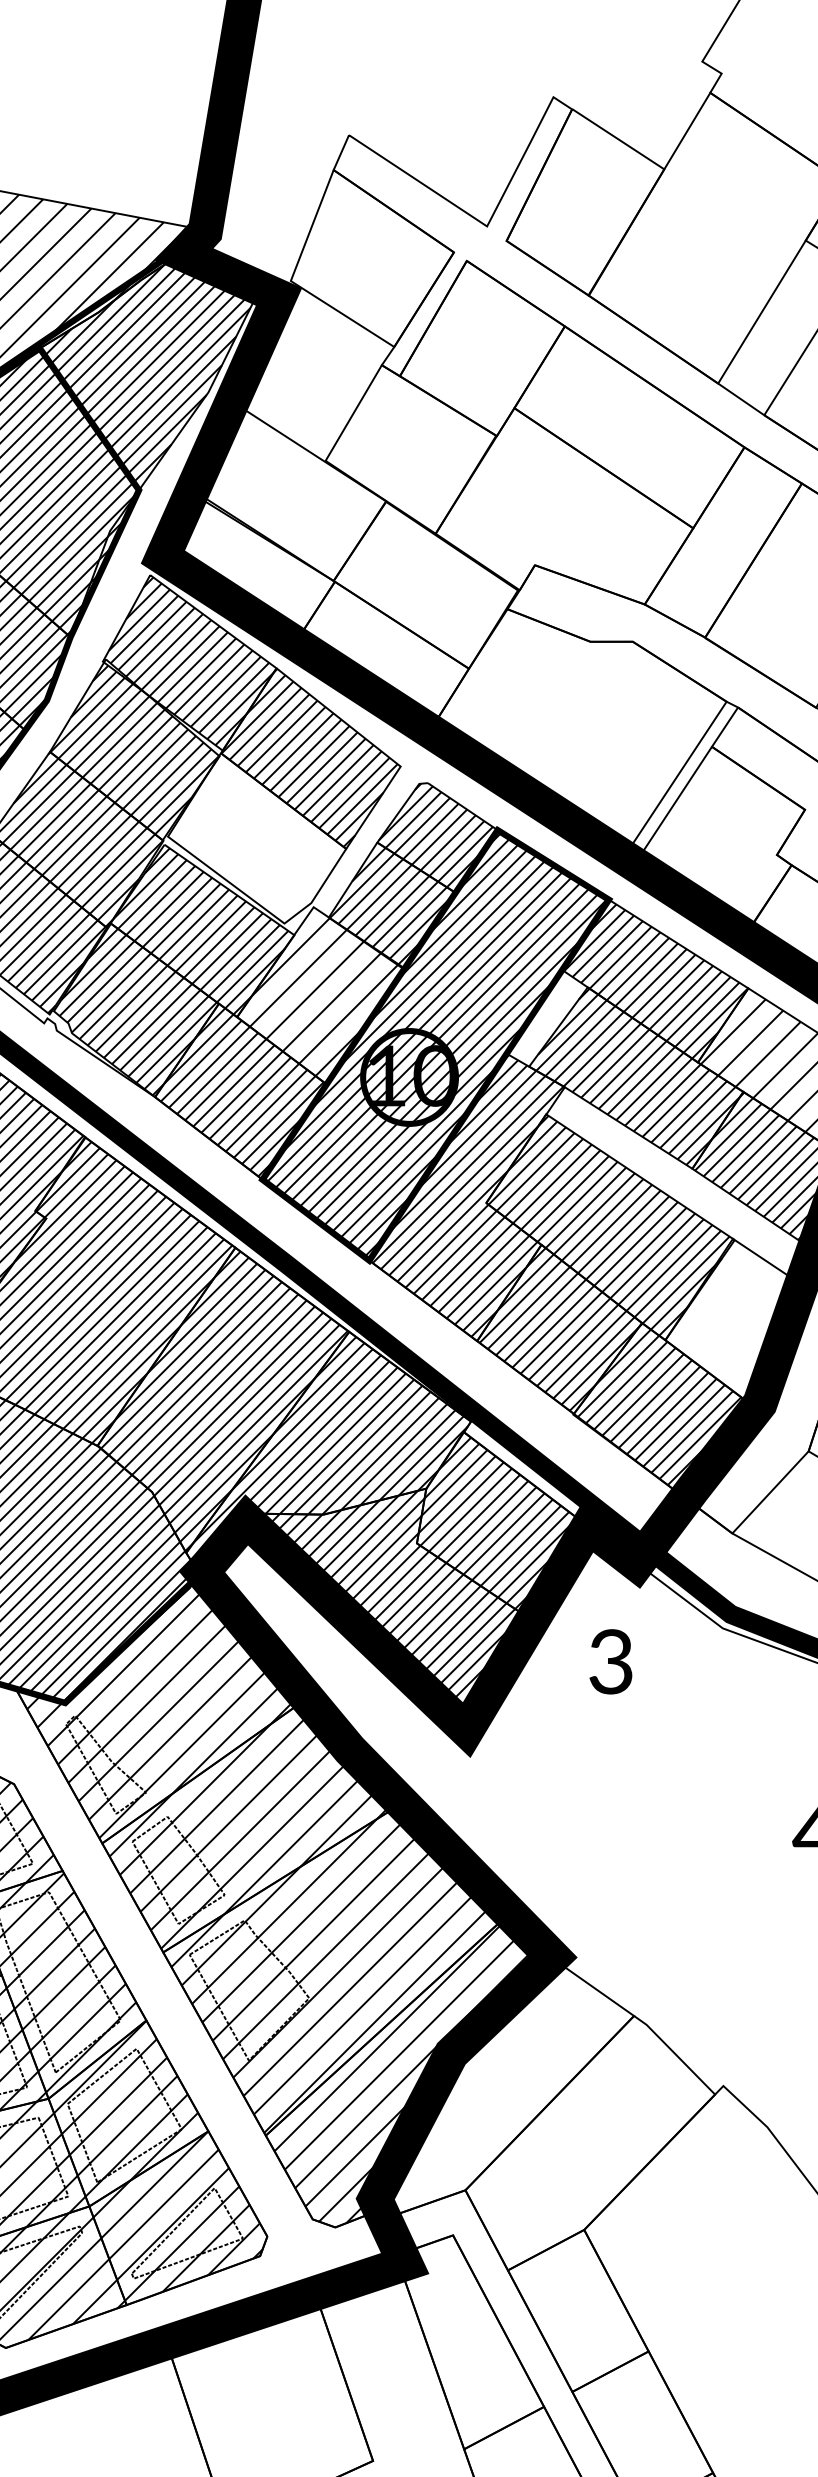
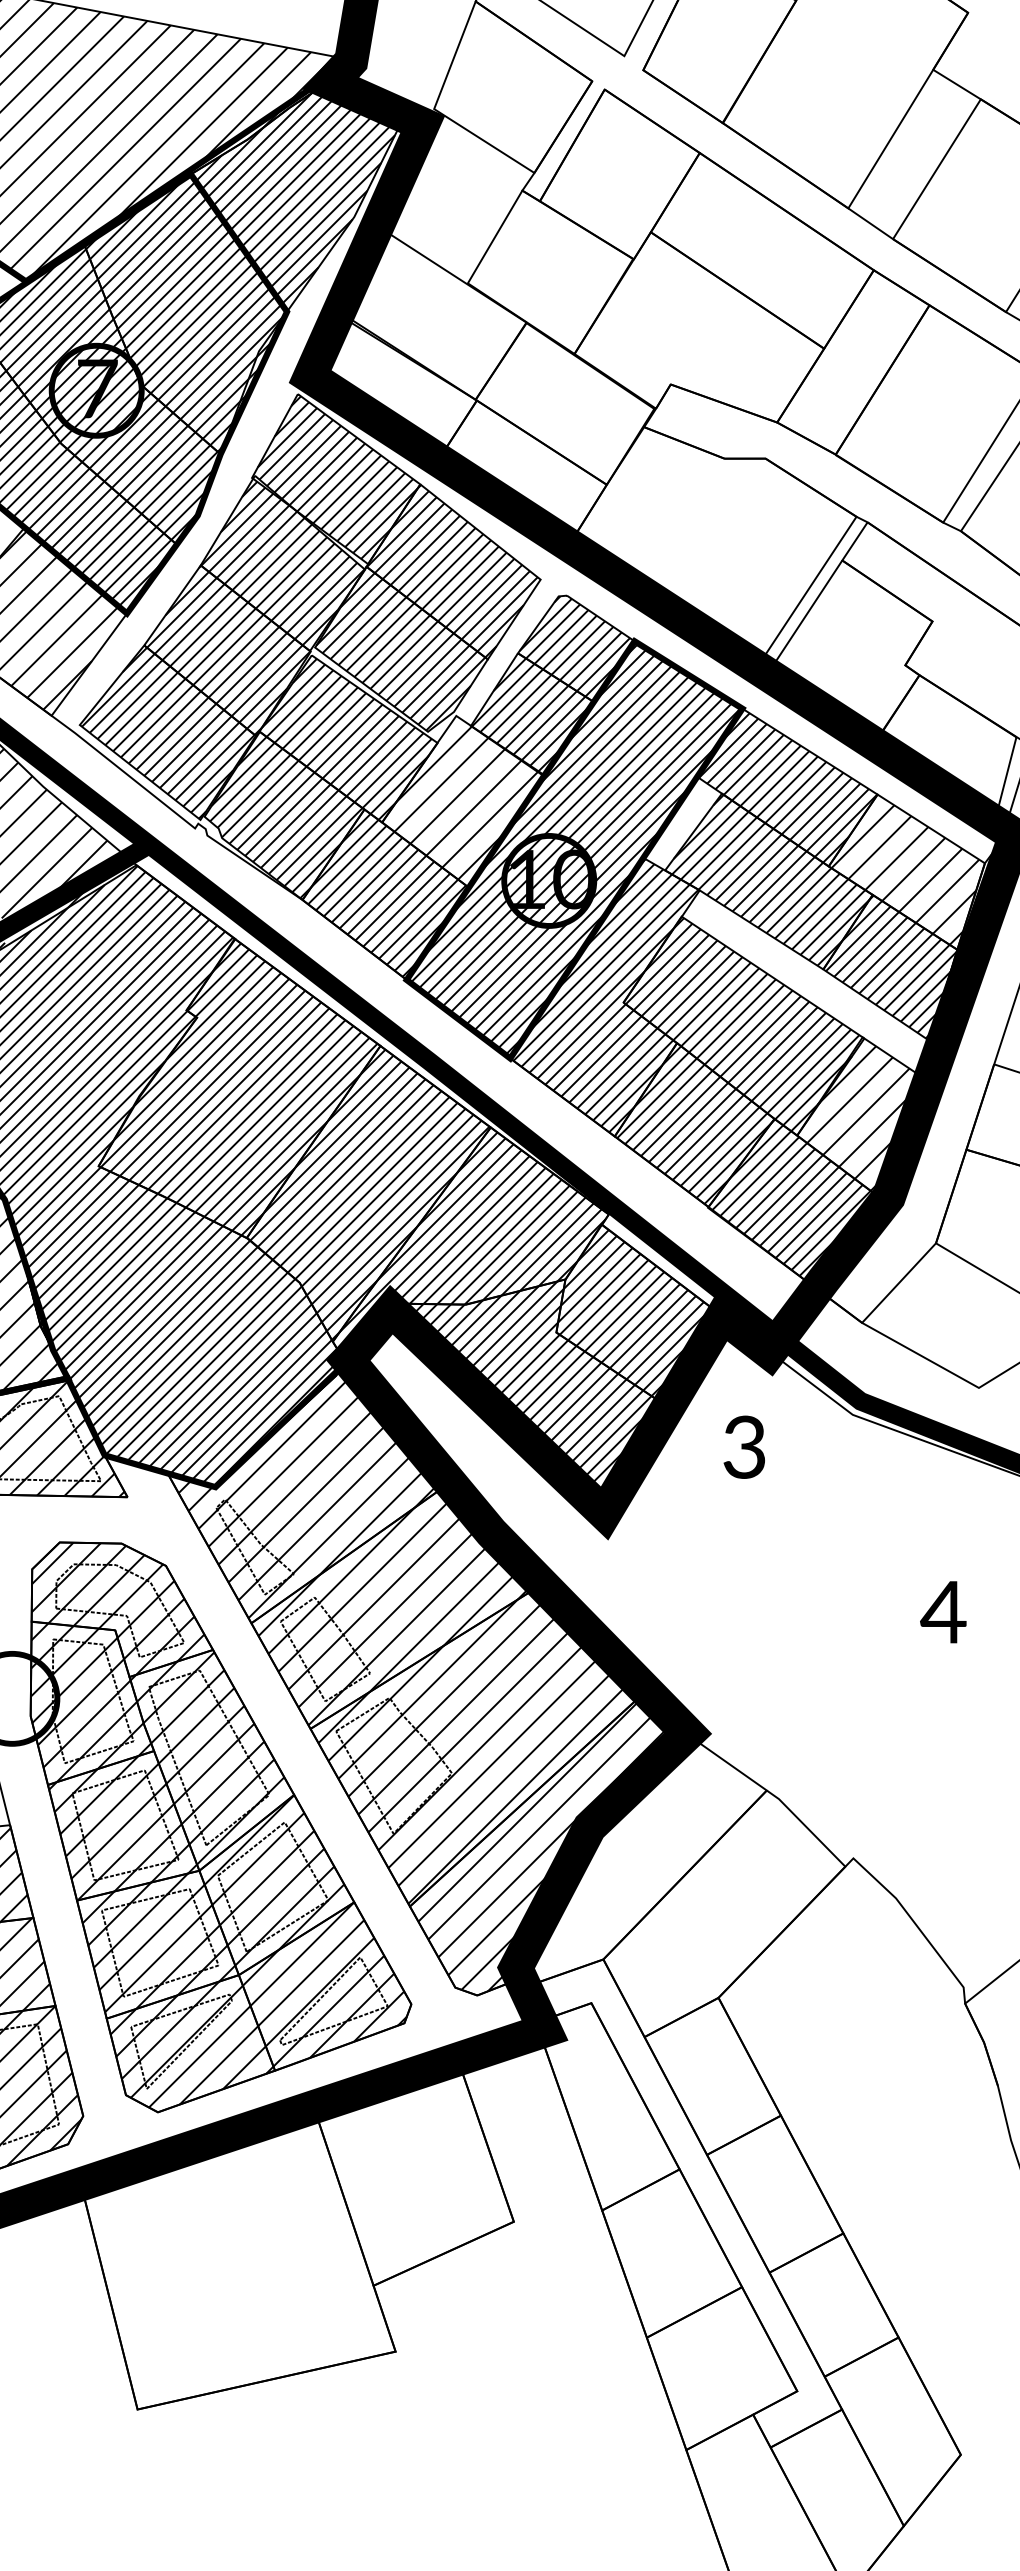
hatch: (256, 837) -> (400, 648), added
hatch: (731, 1322) -> (861, 1118), added

